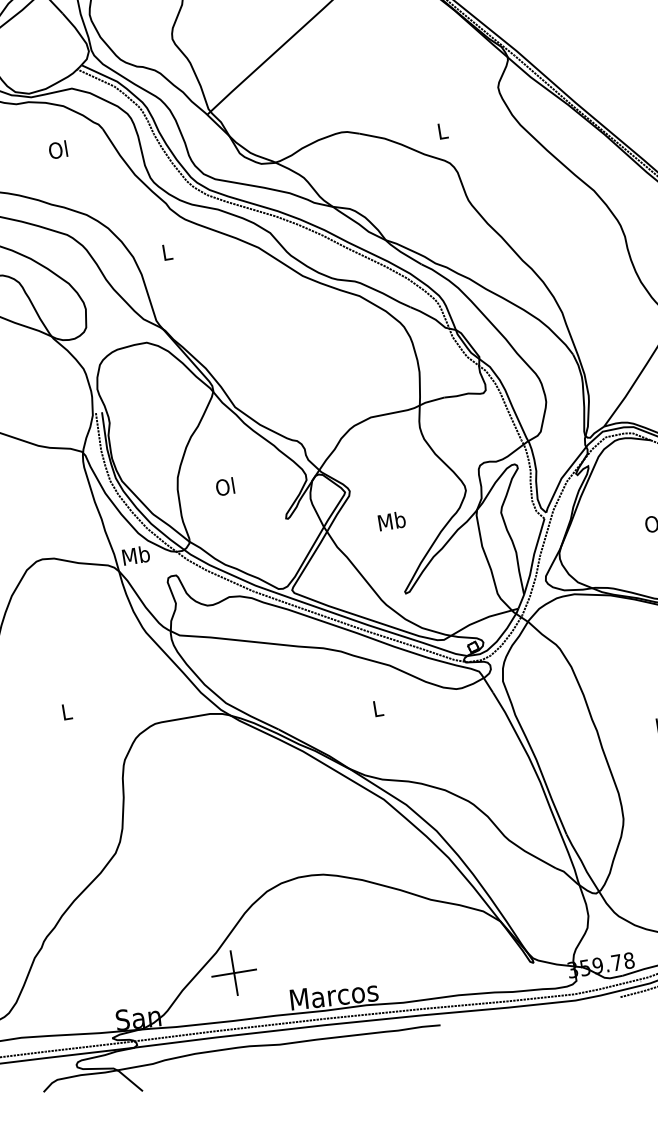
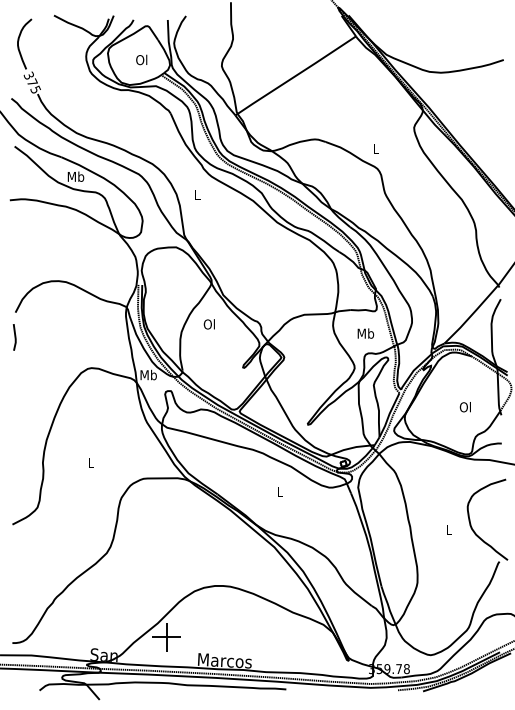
text: (57, 149) -> (141, 59), moved
text: (223, 487) -> (208, 324), moved
text: (391, 521) -> (365, 333), moved

